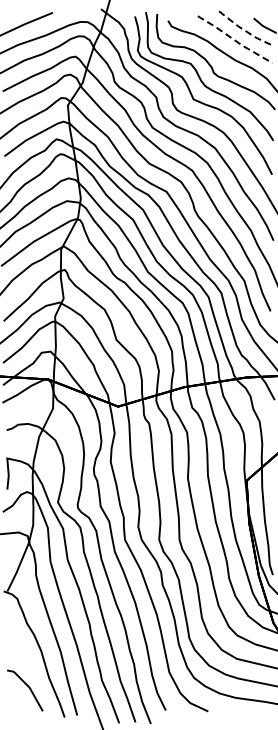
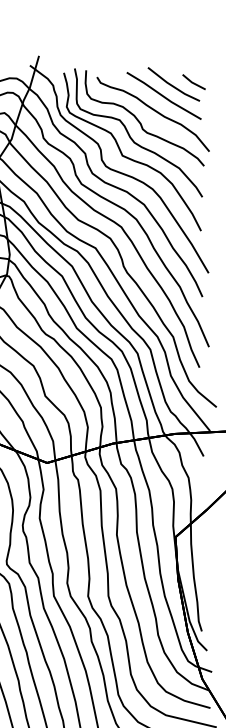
line: (243, 29) -> (172, 85), dashed -> solid
line: (235, 40) -> (164, 96), dashed -> solid

